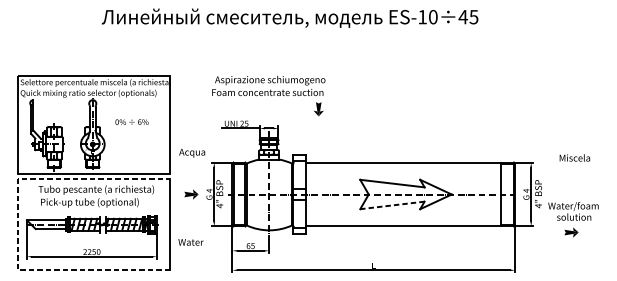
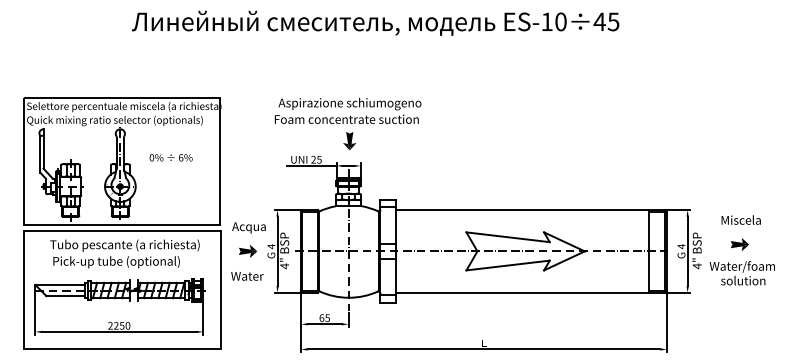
part: (318, 109) -> (349, 141), moved
text: (191, 152) -> (248, 227), moved
text: (574, 157) -> (740, 219), moved
line: (392, 205) -> (508, 265), dashed -> solid
line: (17, 223) -> (23, 289), dashed -> solid
part: (571, 232) -> (739, 244), moved
text: (191, 242) -> (247, 276), moved

